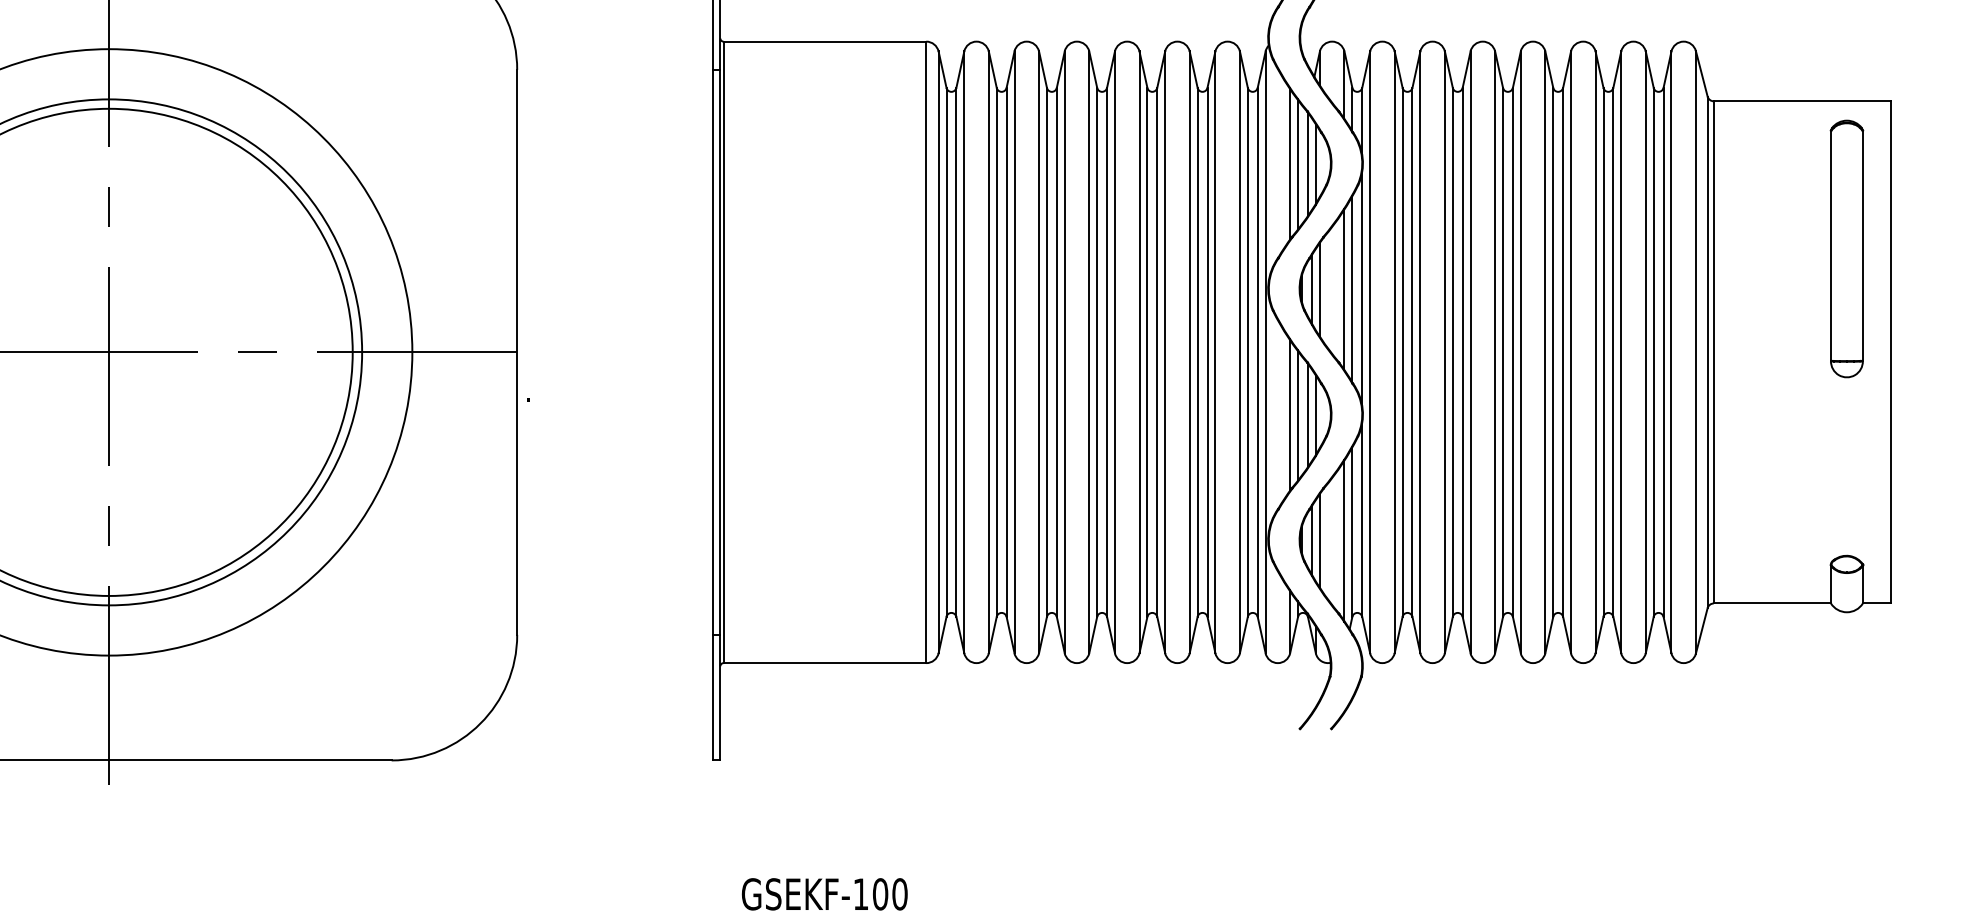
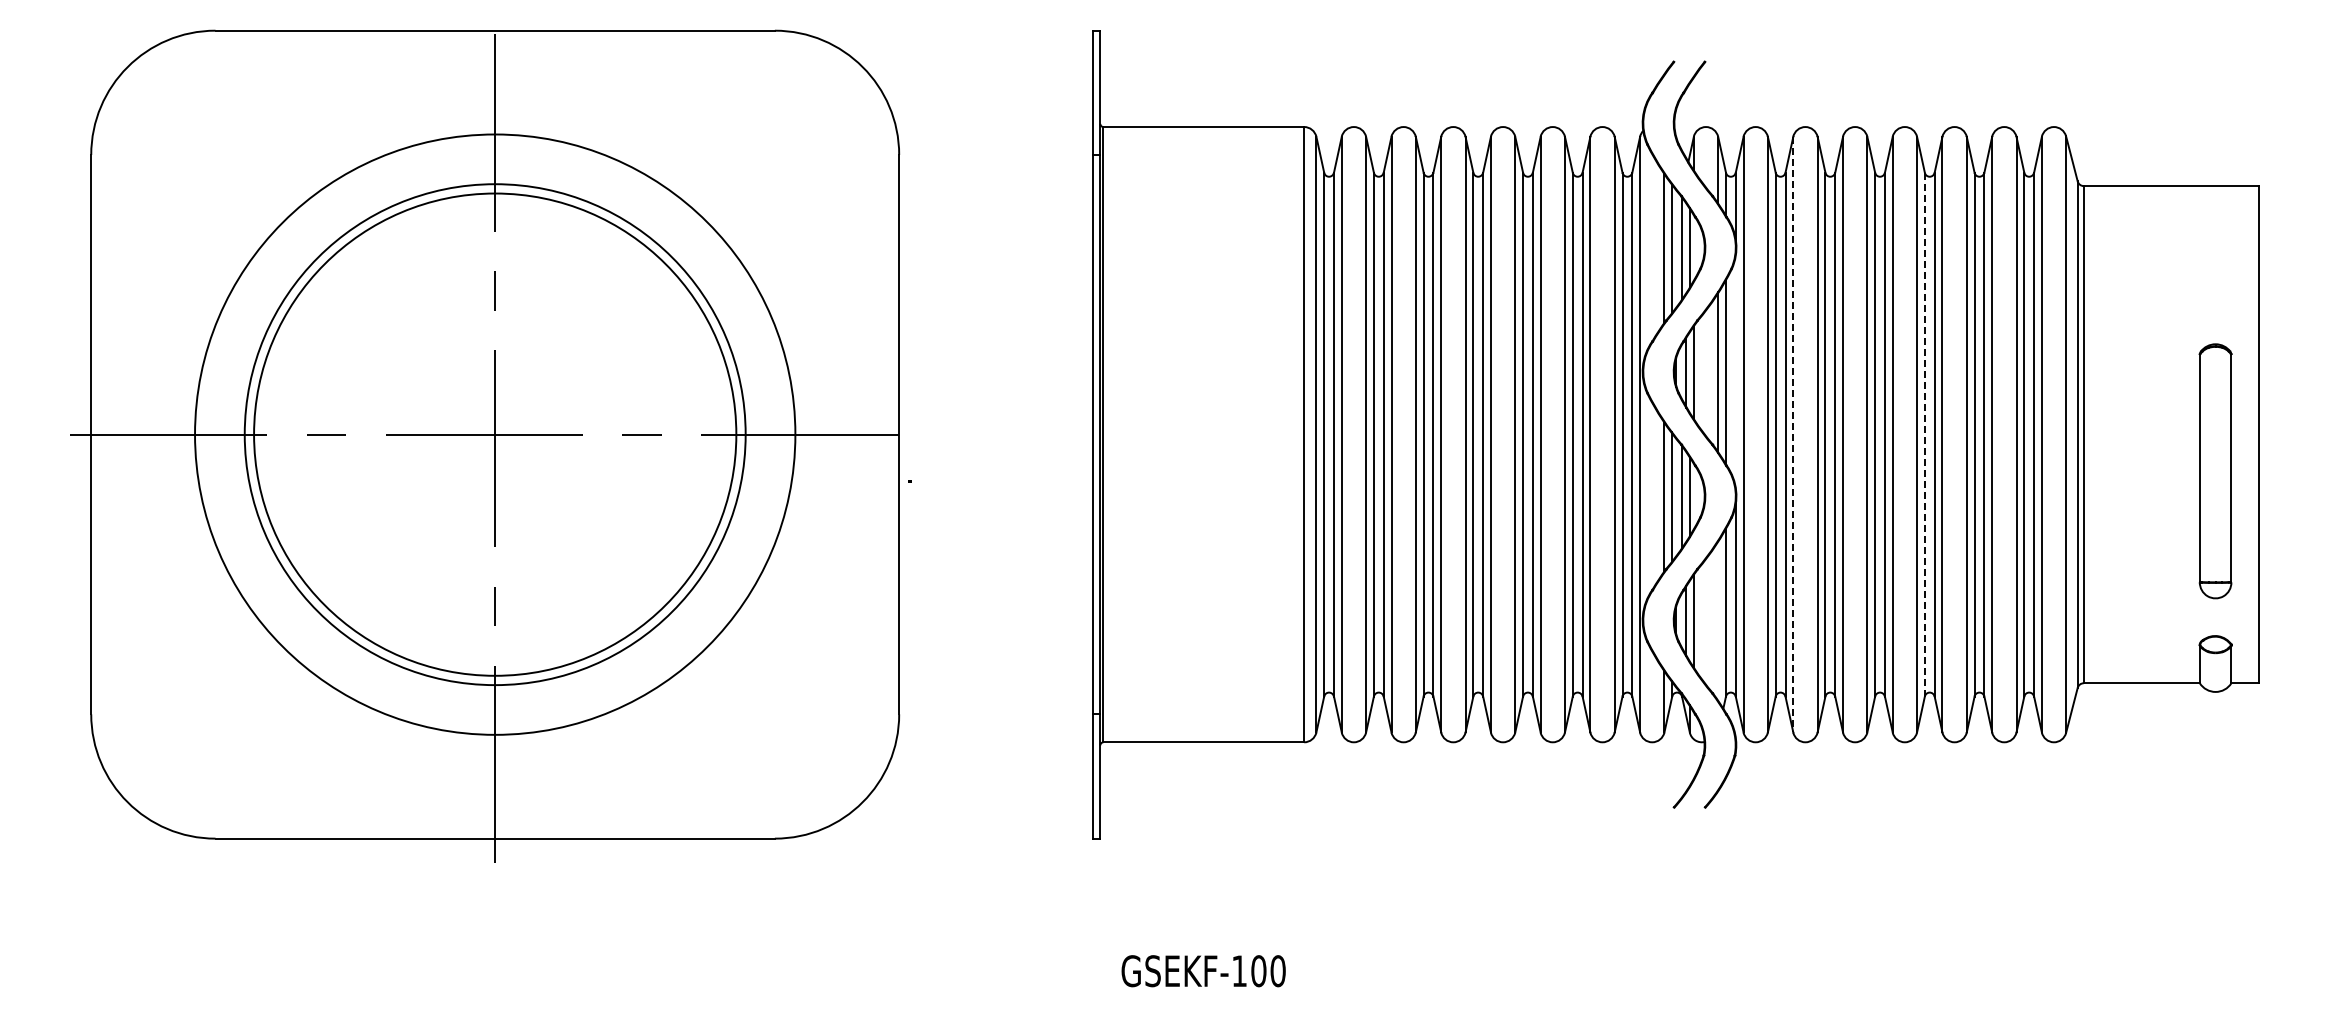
part: (1846, 249) -> (2215, 471), moved
line: (1361, 289) -> (1735, 372), removed
line: (1420, 352) -> (1793, 434), solid -> dashed
line: (1552, 352) -> (1924, 434), solid -> dashed
line: (1344, 541) -> (1718, 621), removed

